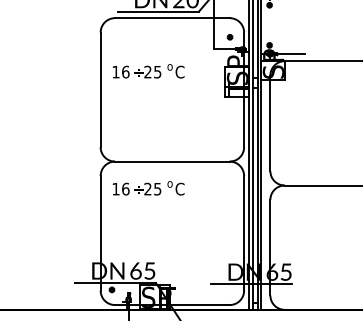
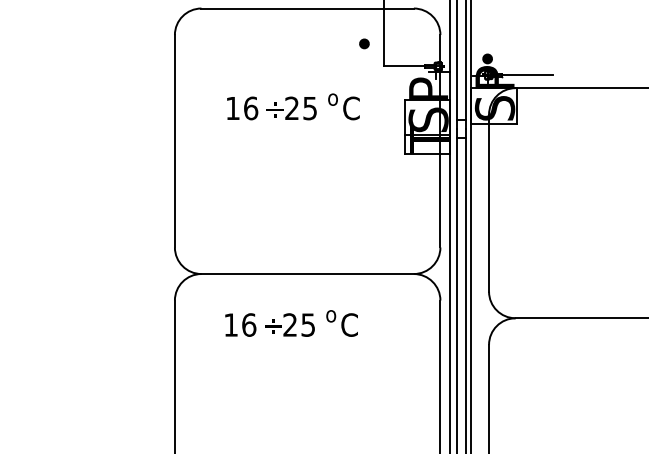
part: (229, 37) -> (363, 44), moved
text: (148, 71) -> (293, 107), moved
text: (148, 188) -> (291, 323), moved

